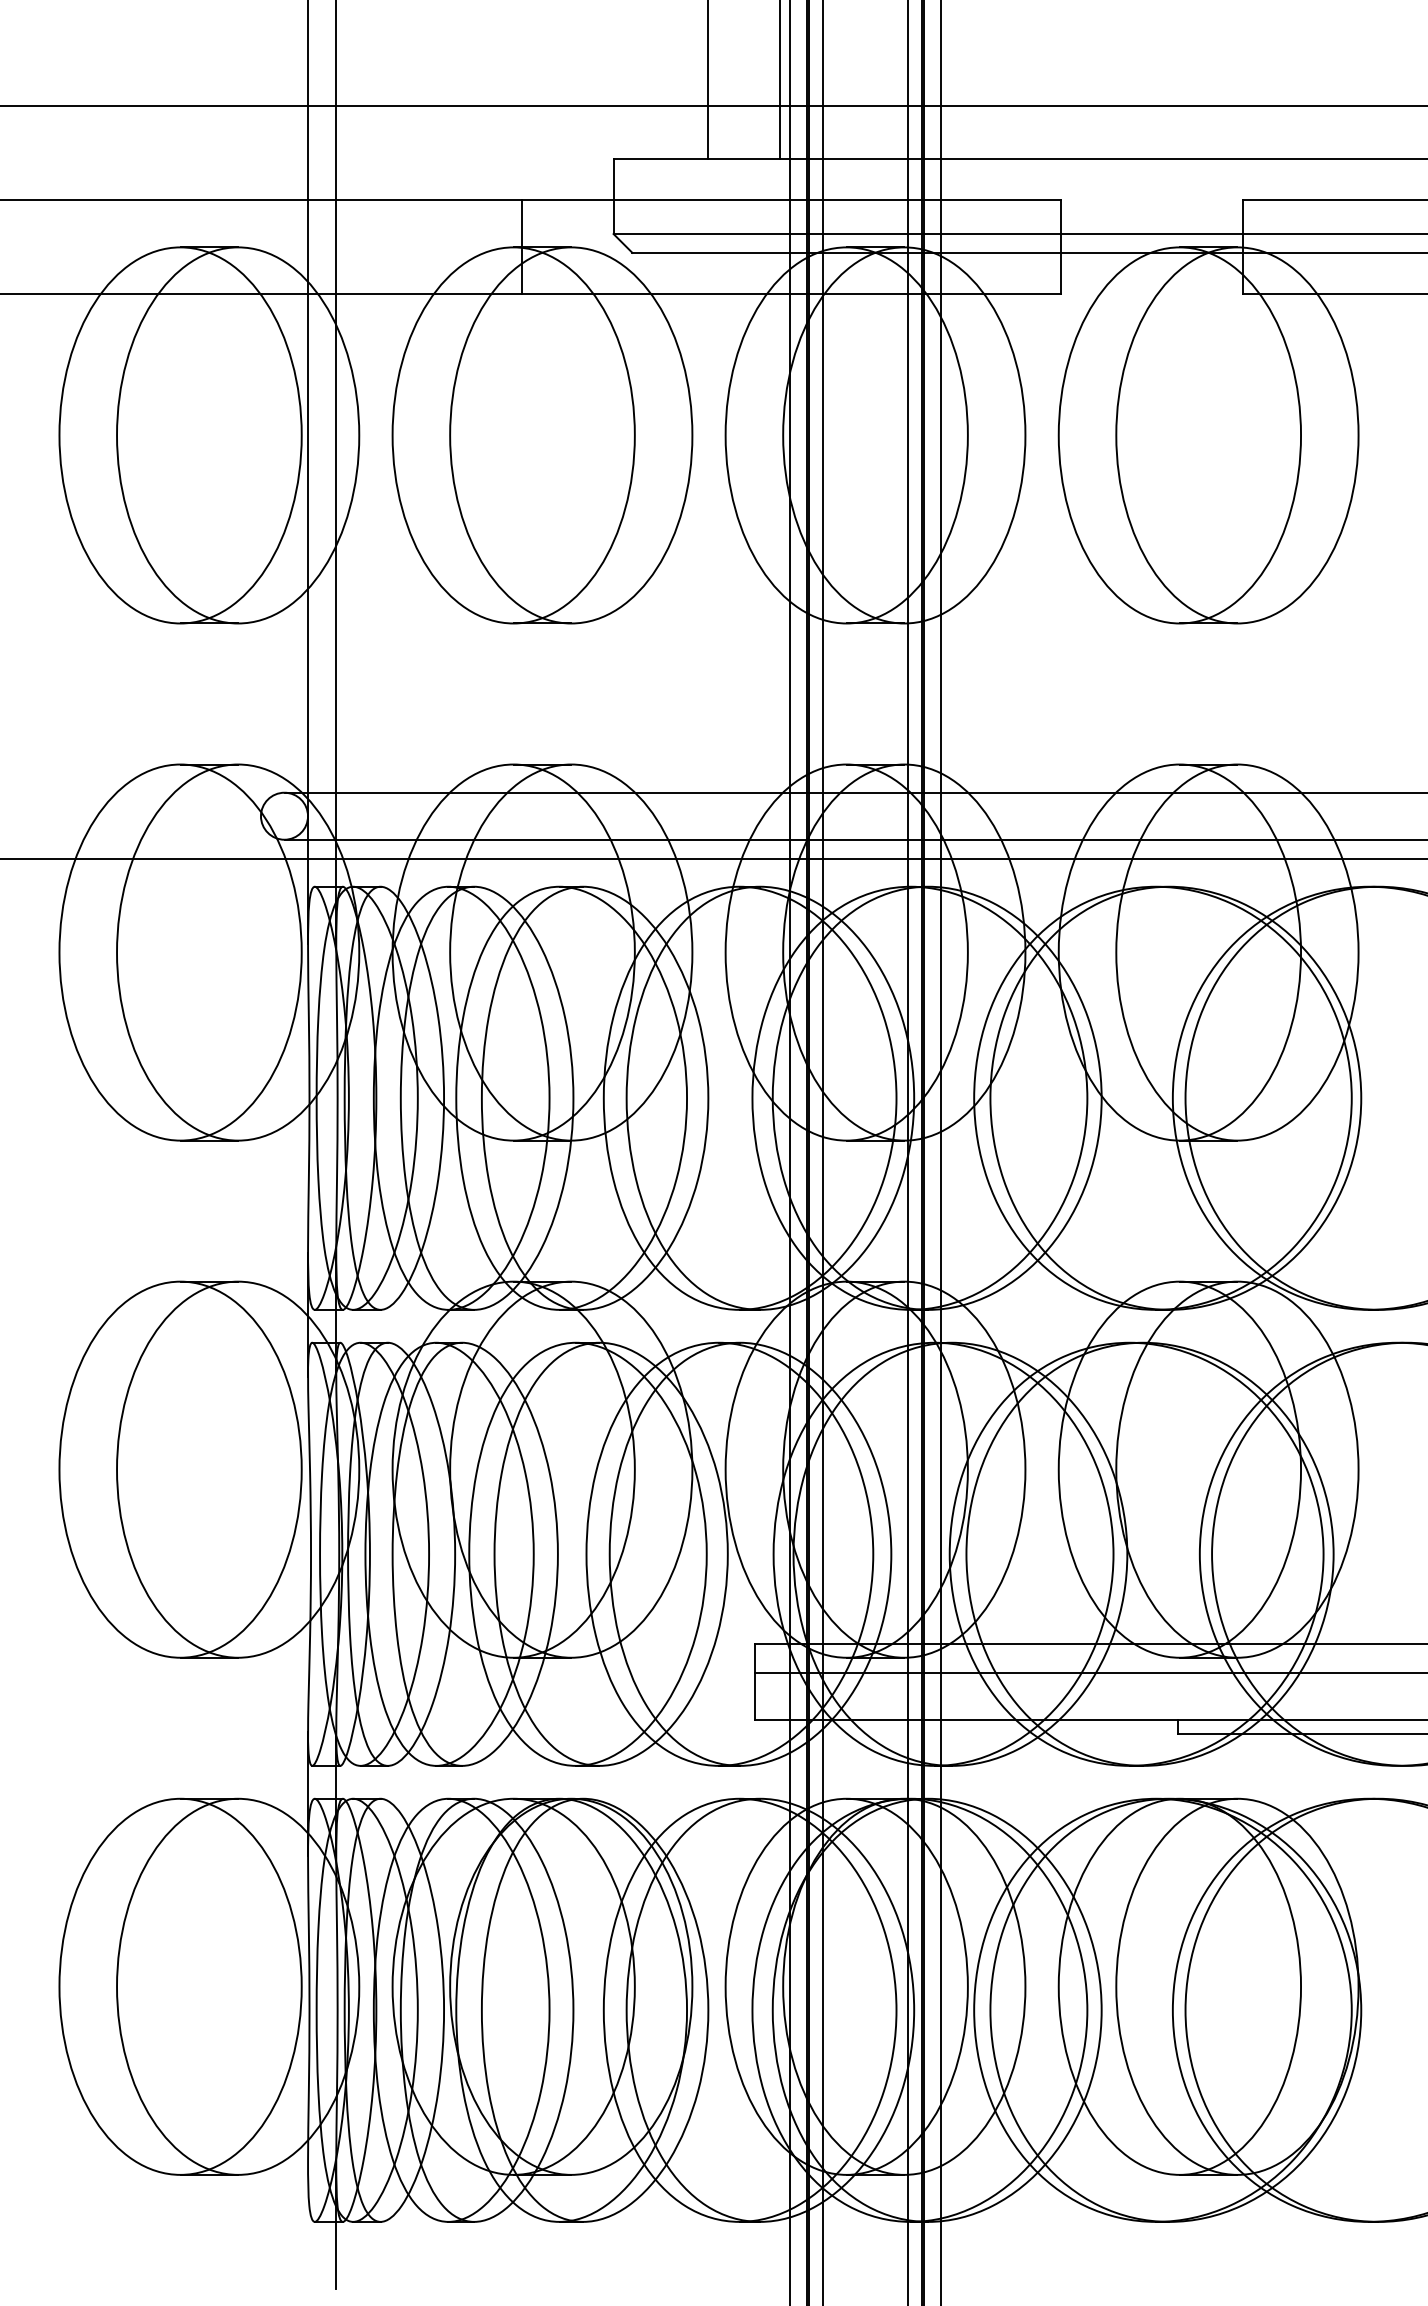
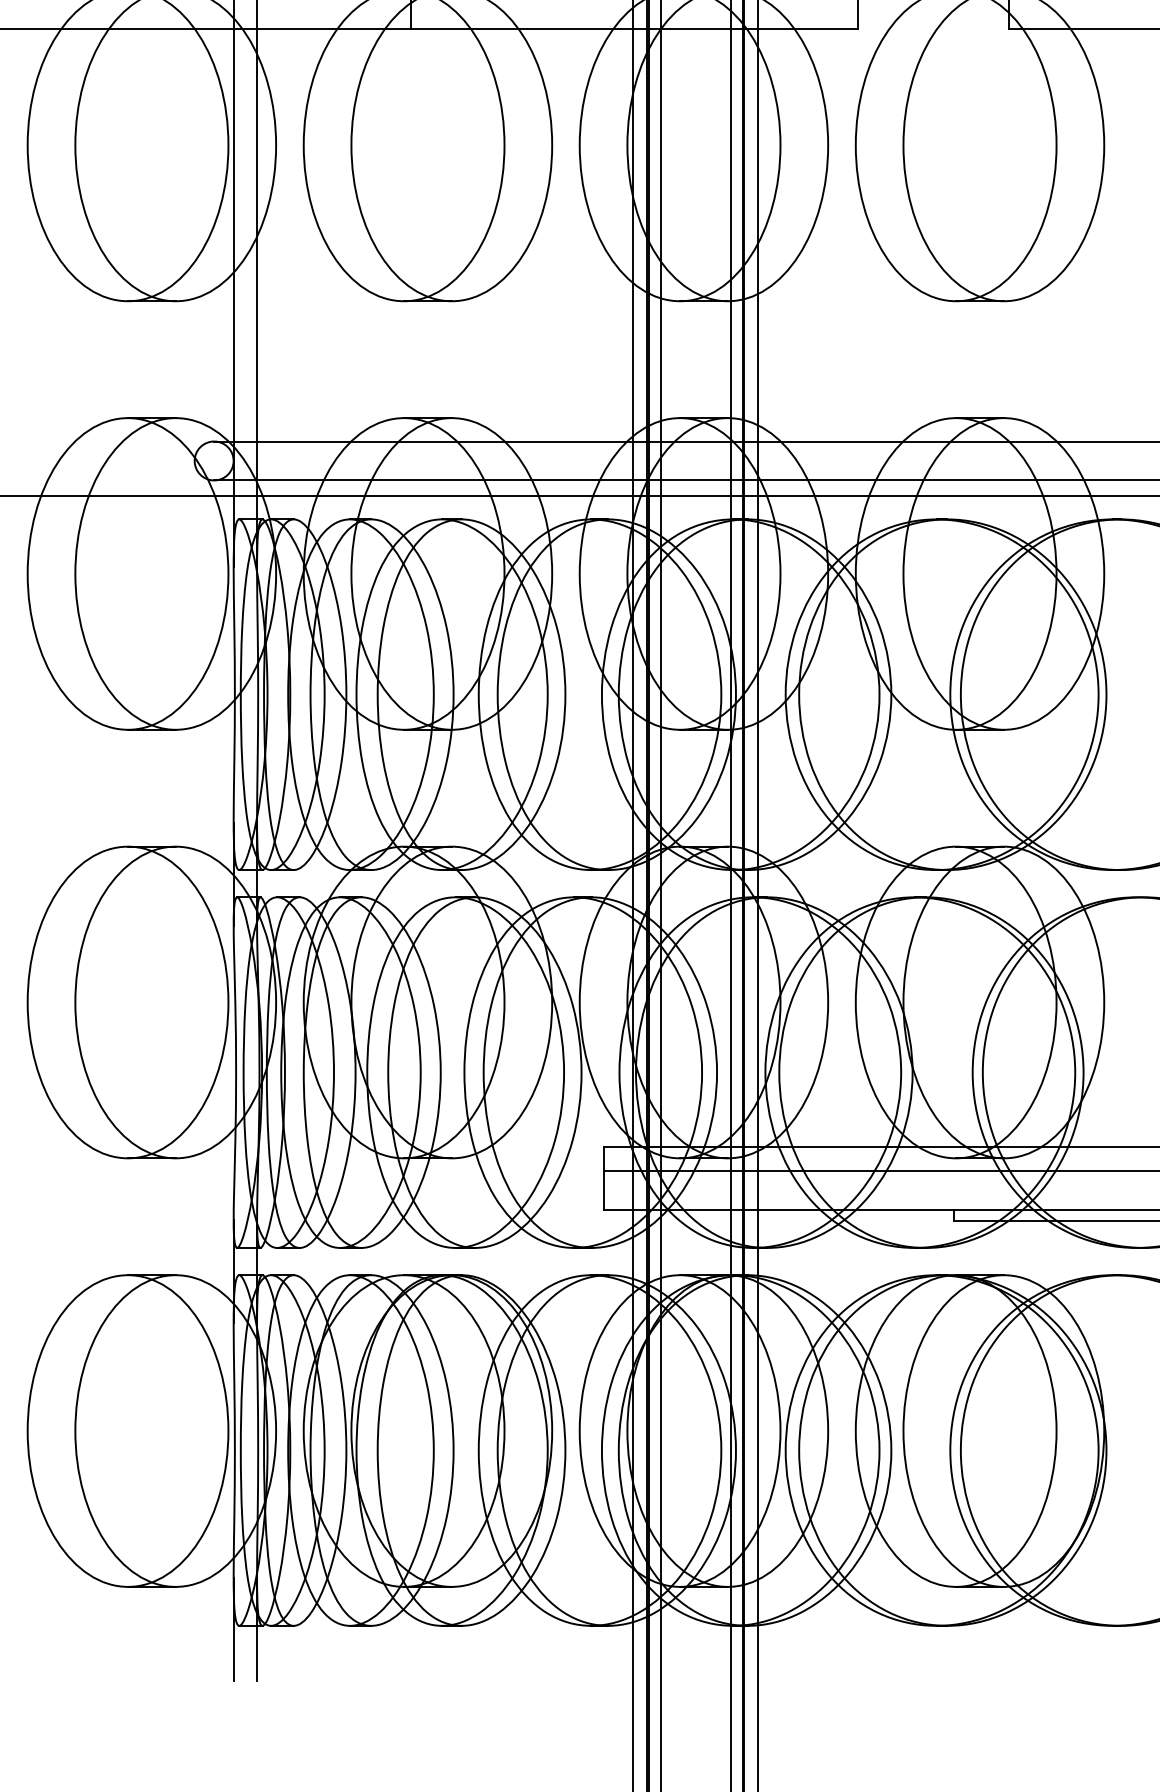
line: (308, 2226) -> (234, 1629), added

